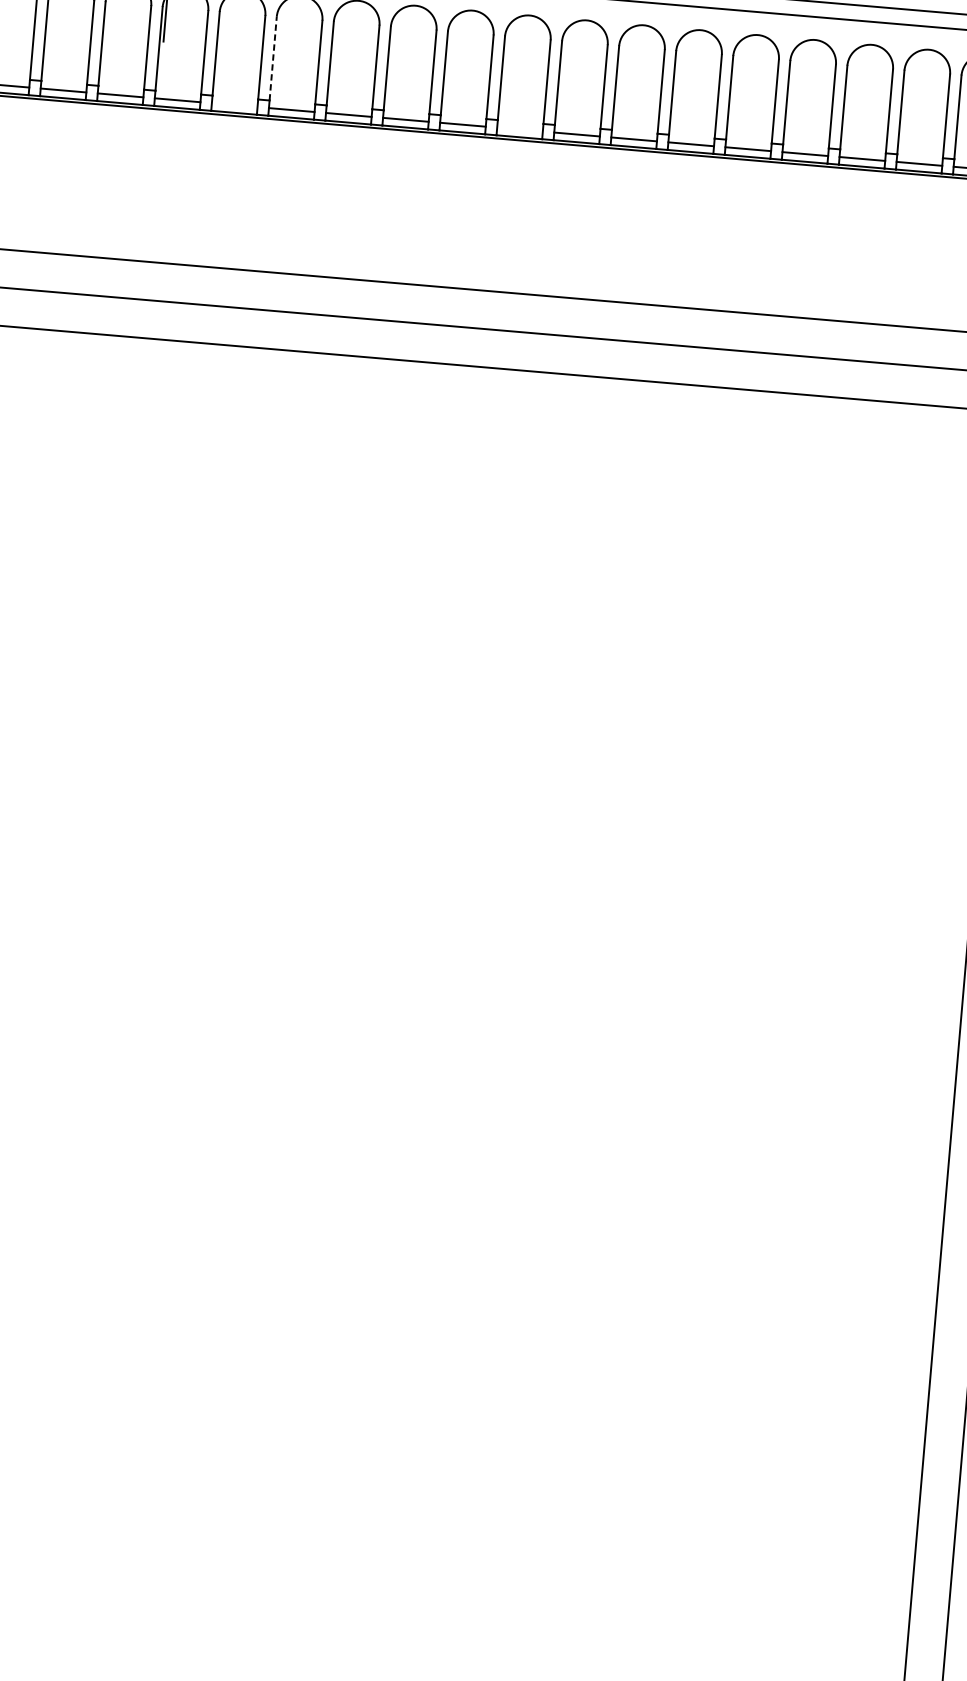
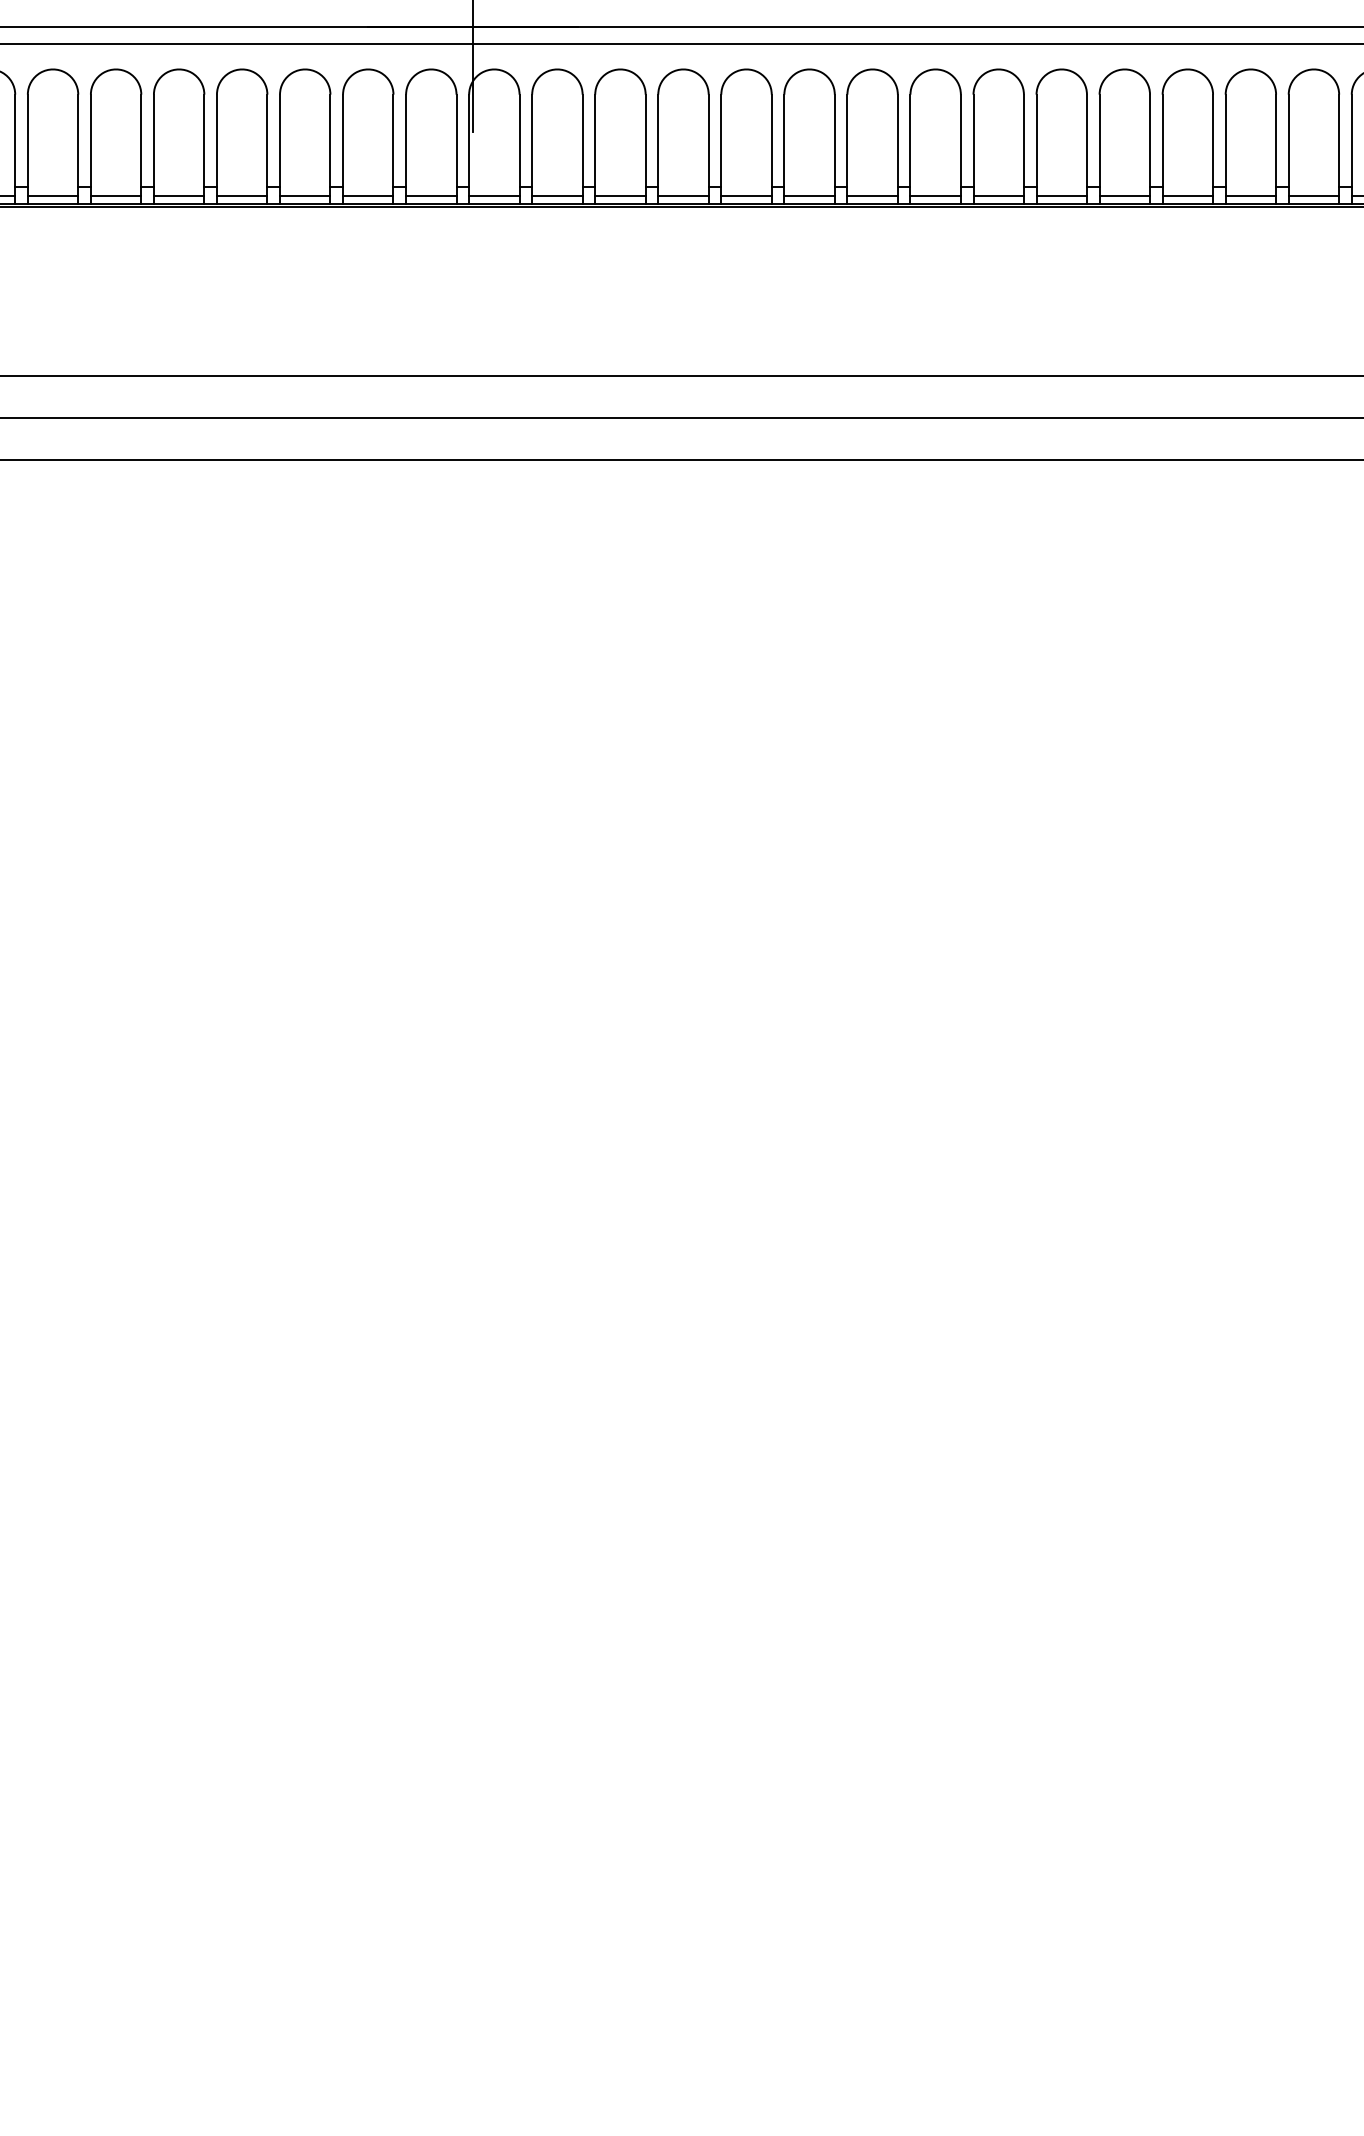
line: (273, 58) -> (595, 140), dashed -> solid
line: (234, 105) -> (557, 195), added
line: (519, 129) -> (872, 195), added

